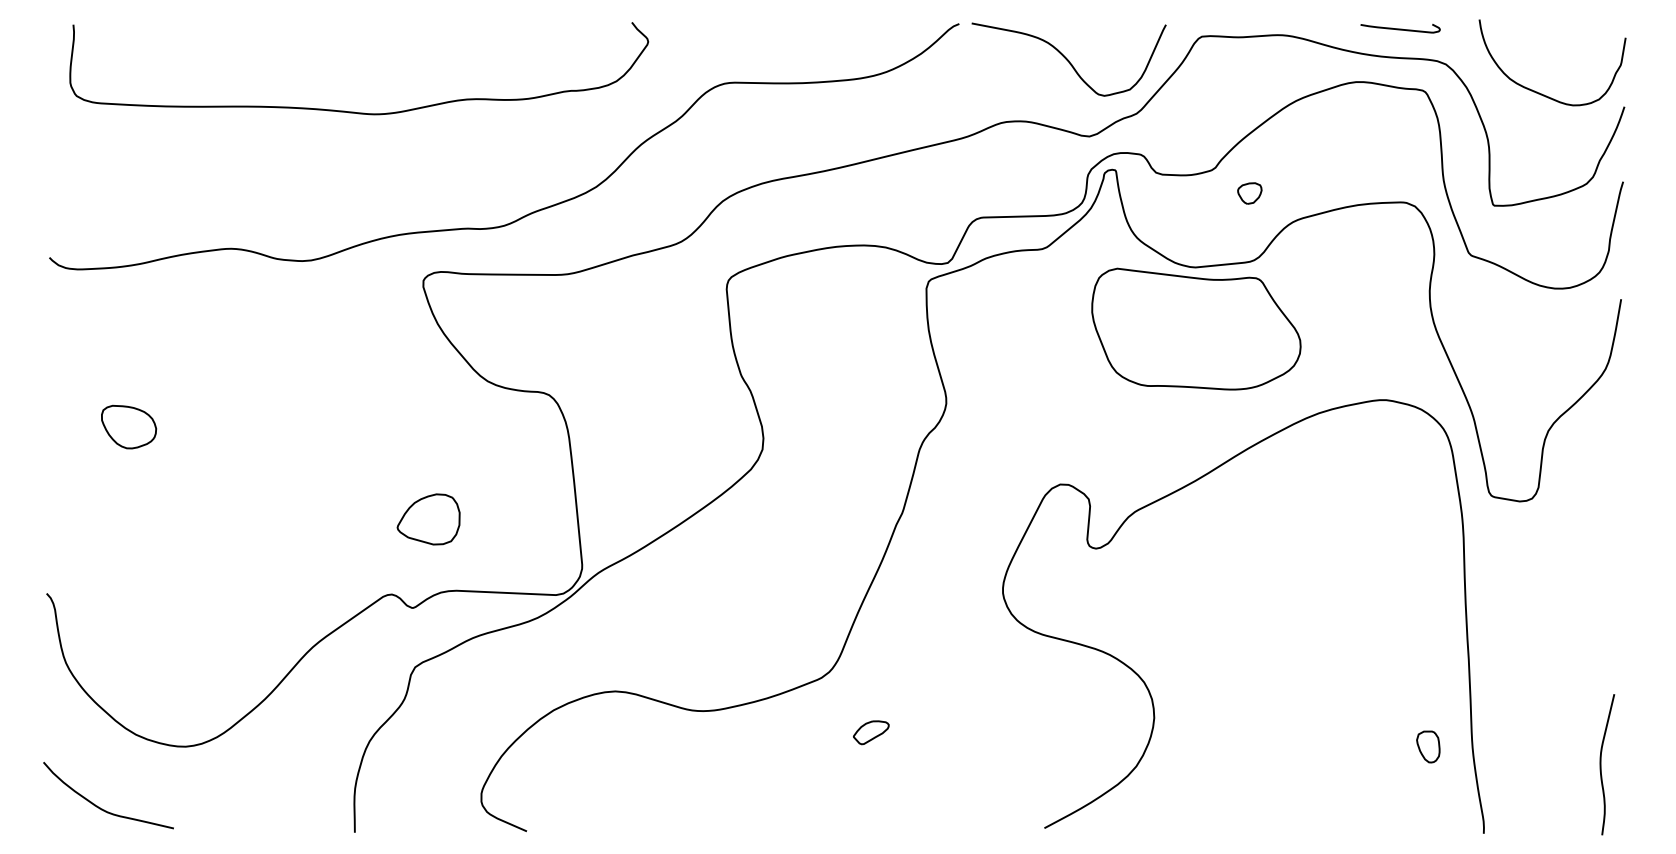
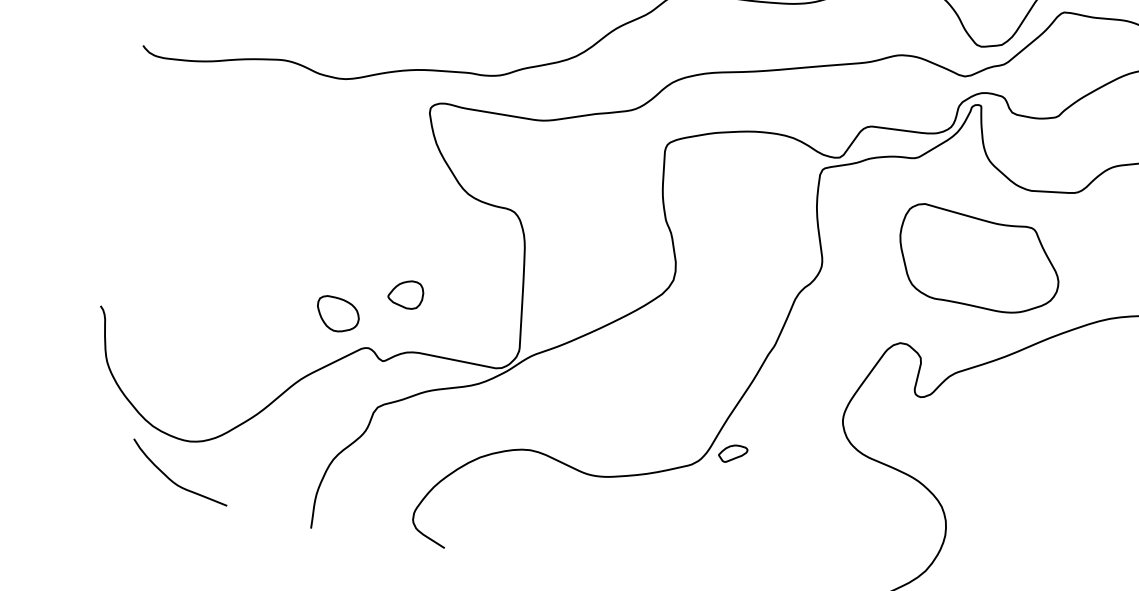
part: (1249, 193) -> (1082, 139), removed
part: (1196, 328) -> (979, 259), moved
part: (129, 426) -> (338, 314), moved
part: (428, 519) -> (405, 294), size x0.7
part: (871, 732) -> (733, 453), moved
curve: (102, 808) -> (174, 481), moved

